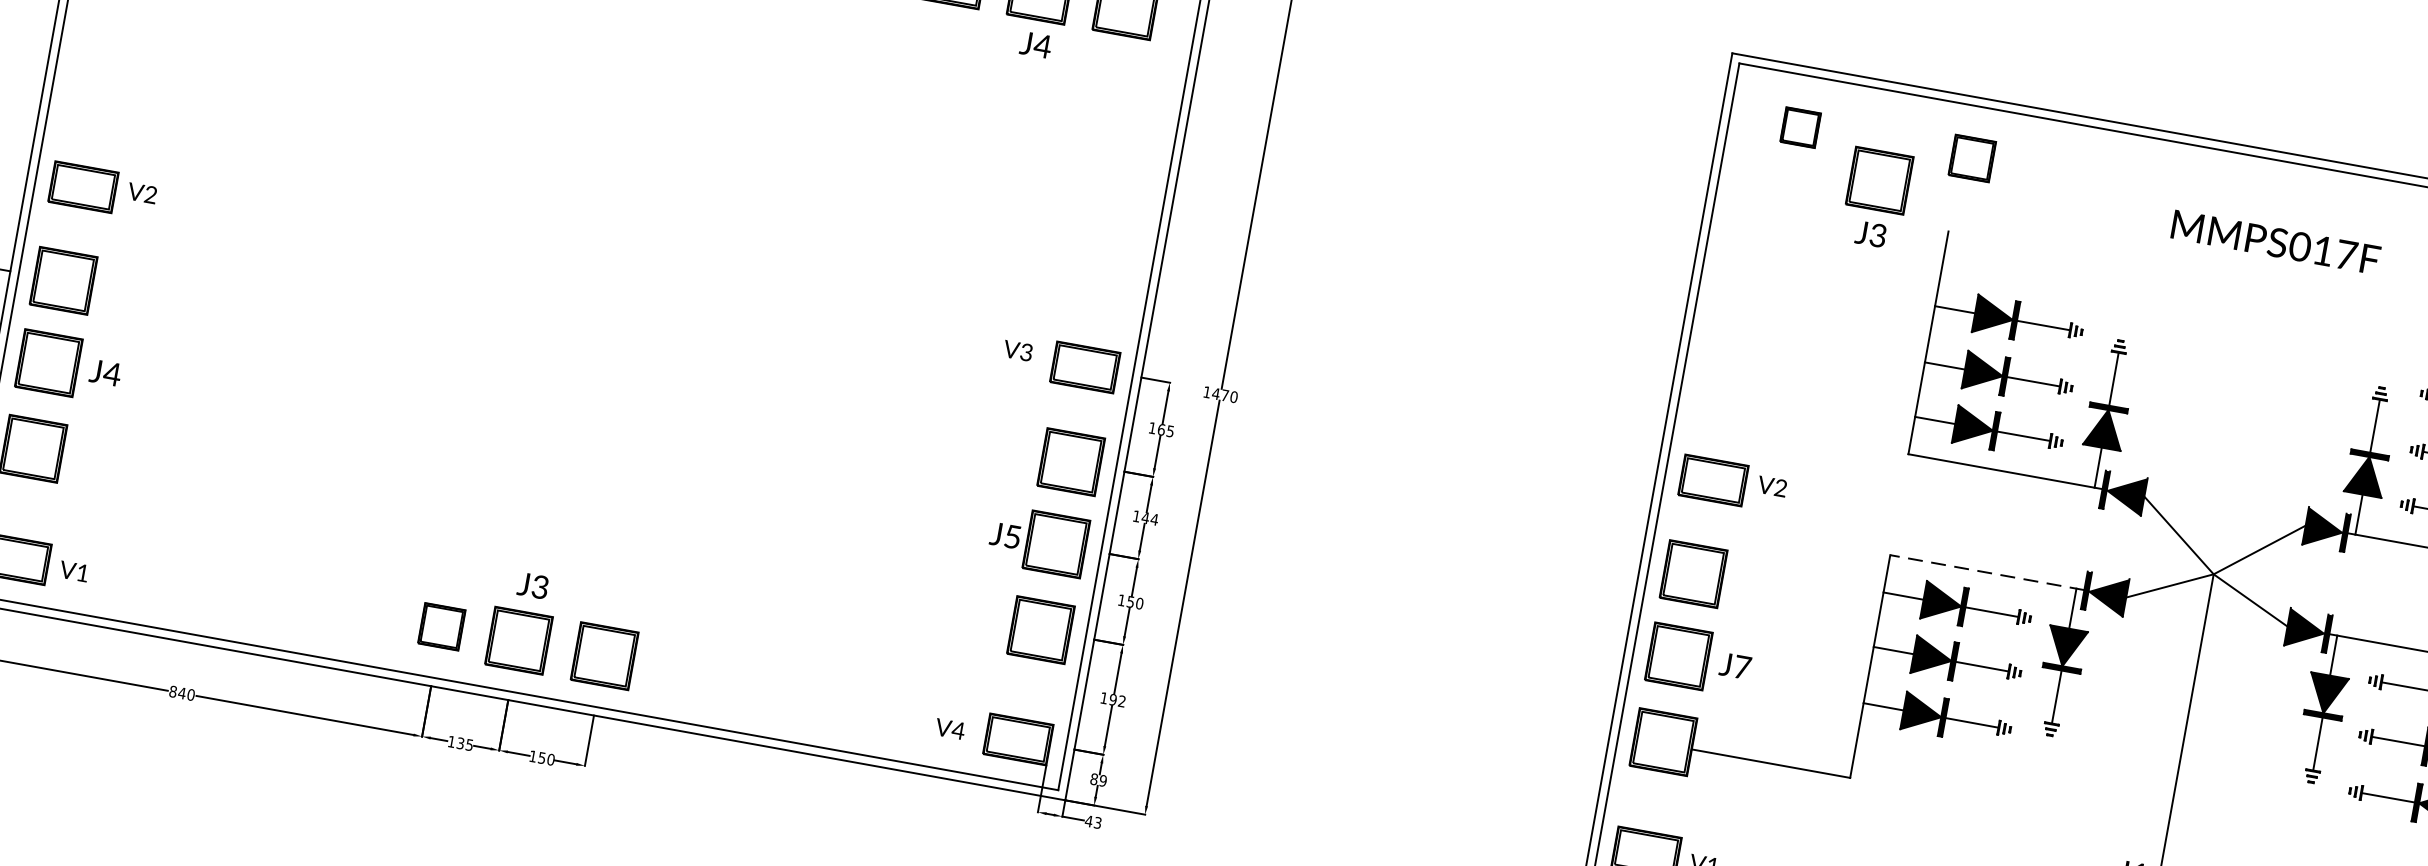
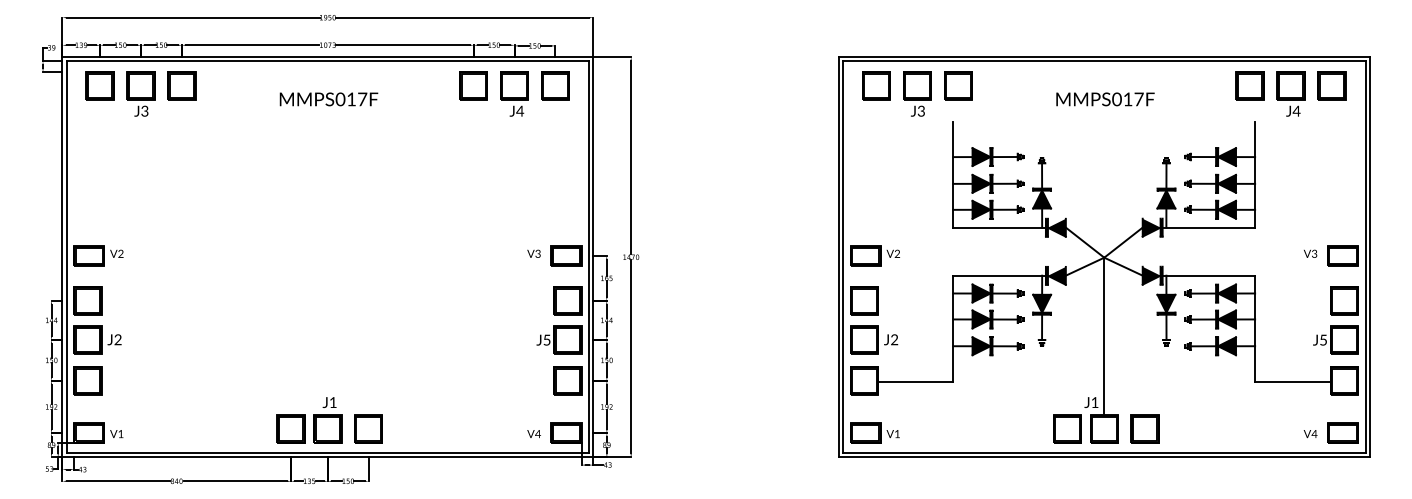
part: (1800, 126) -> (876, 85), size x1.67
part: (1972, 157) -> (958, 85), size x1.43
part: (1876, 196) -> (917, 93), moved
text: (111, 373) -> (117, 339), J4 -> J2
line: (1986, 572) -> (999, 275), dashed -> solid
text: (538, 586) -> (332, 402), J3 -> J1
part: (440, 625) -> (290, 428), size x1.43
text: (1742, 666) -> (894, 339), J7 -> J2

